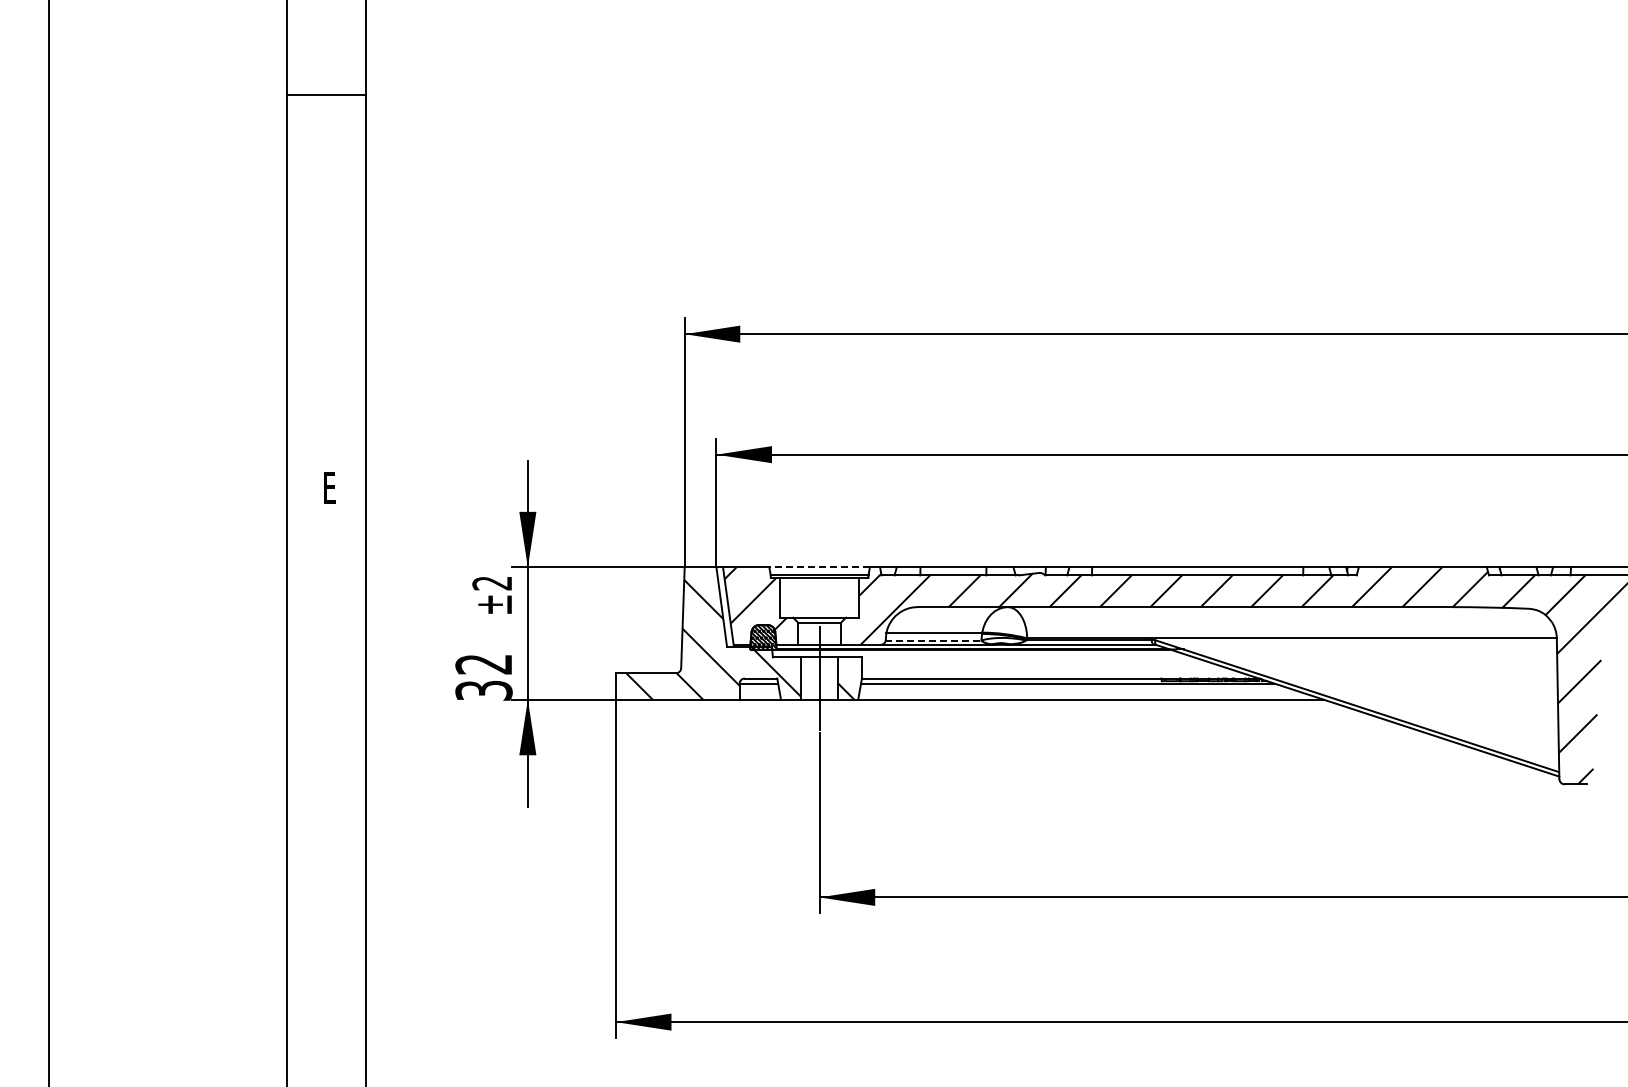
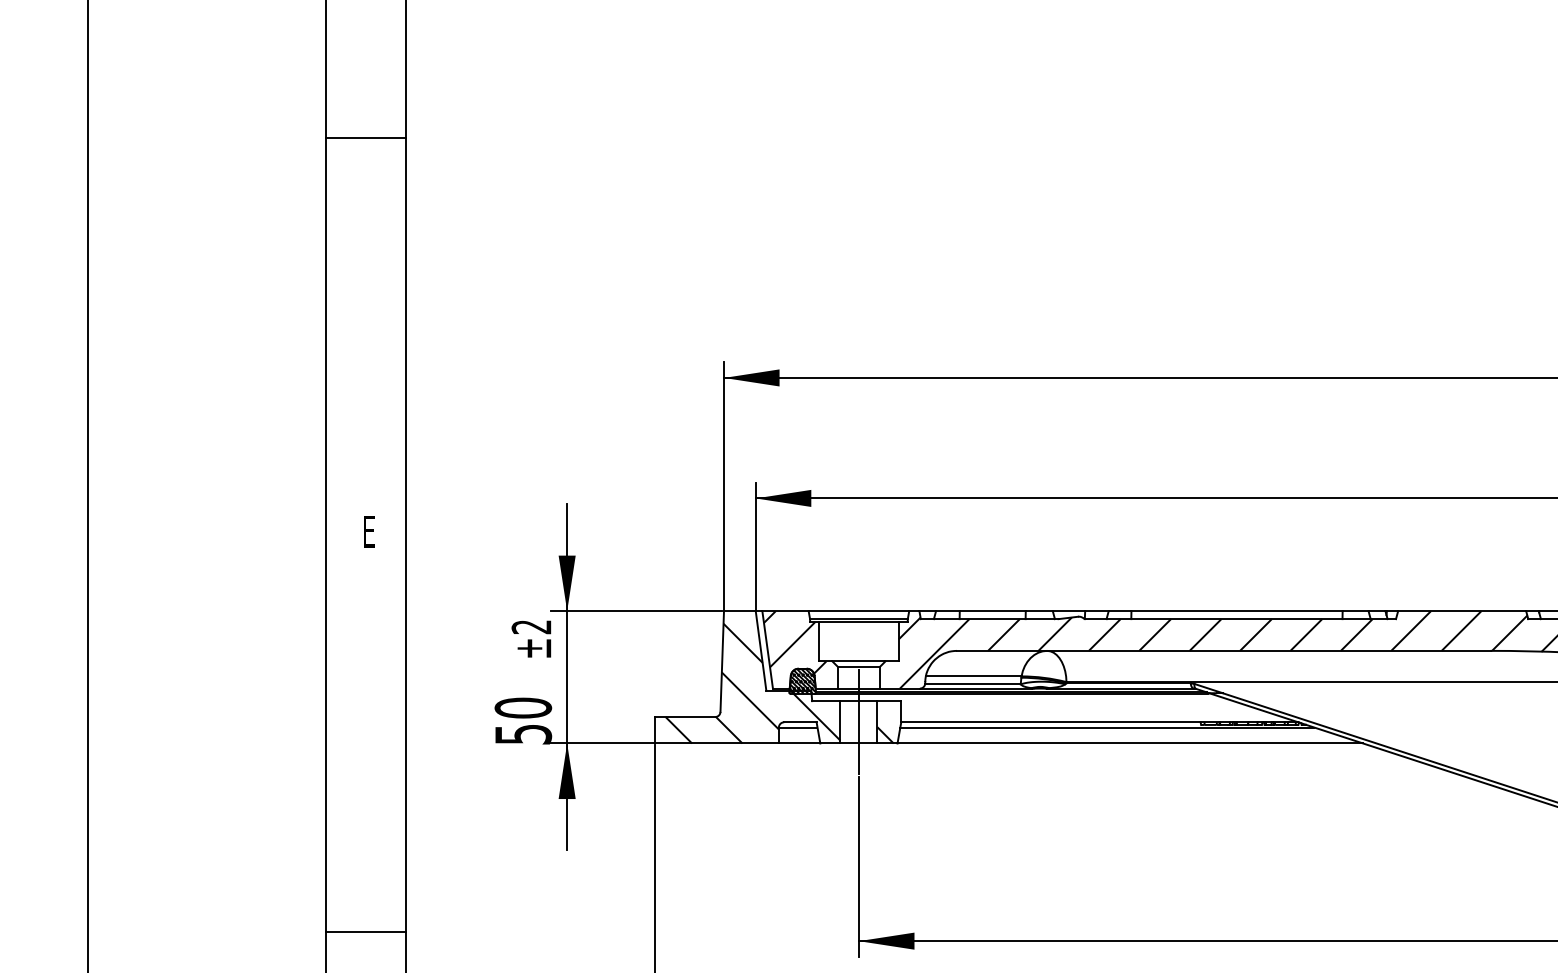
line: (819, 567) -> (858, 611), dashed -> solid
line: (933, 640) -> (972, 684), dashed -> solid
text: (483, 677) -> (522, 721), 32 -> 50
line: (326, 888) -> (365, 932), added

